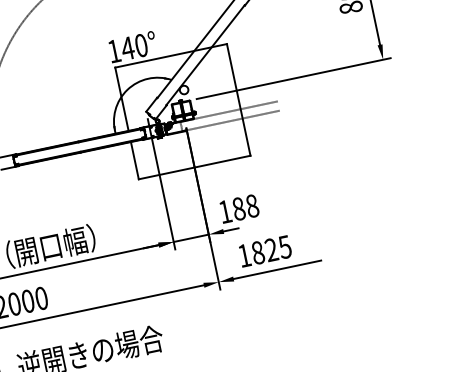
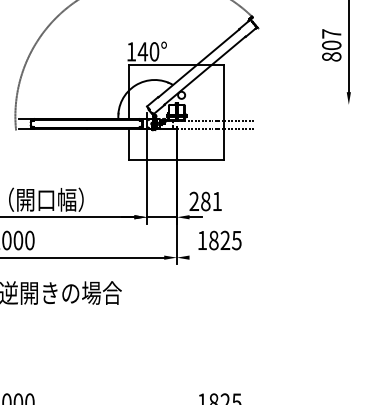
line: (293, 78) -> (272, 104), removed
text: (238, 208) -> (205, 201), 188 -> 281
line: (277, 269) -> (226, 257), removed

